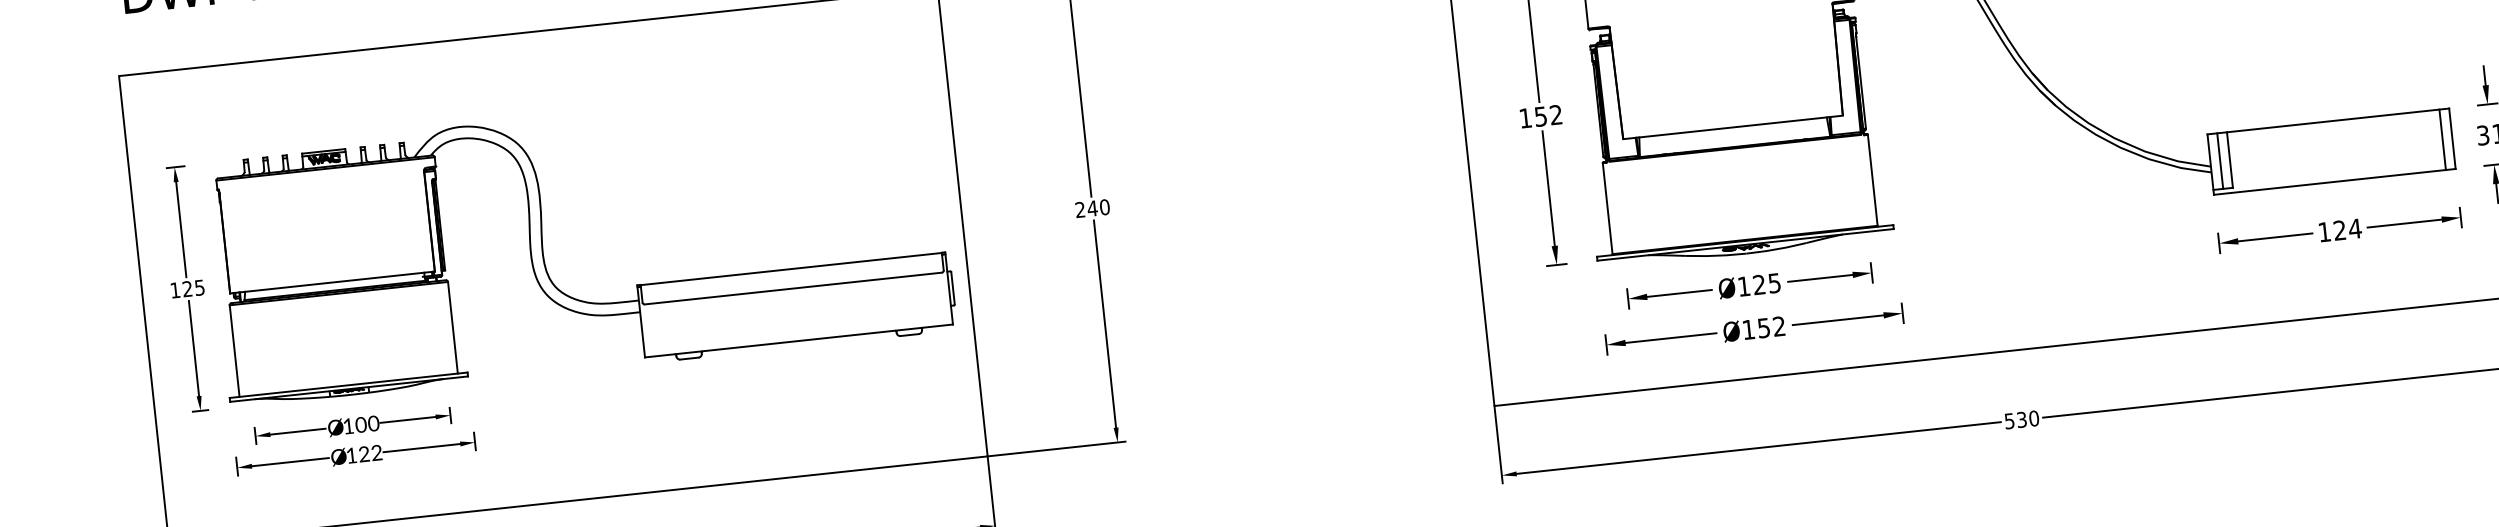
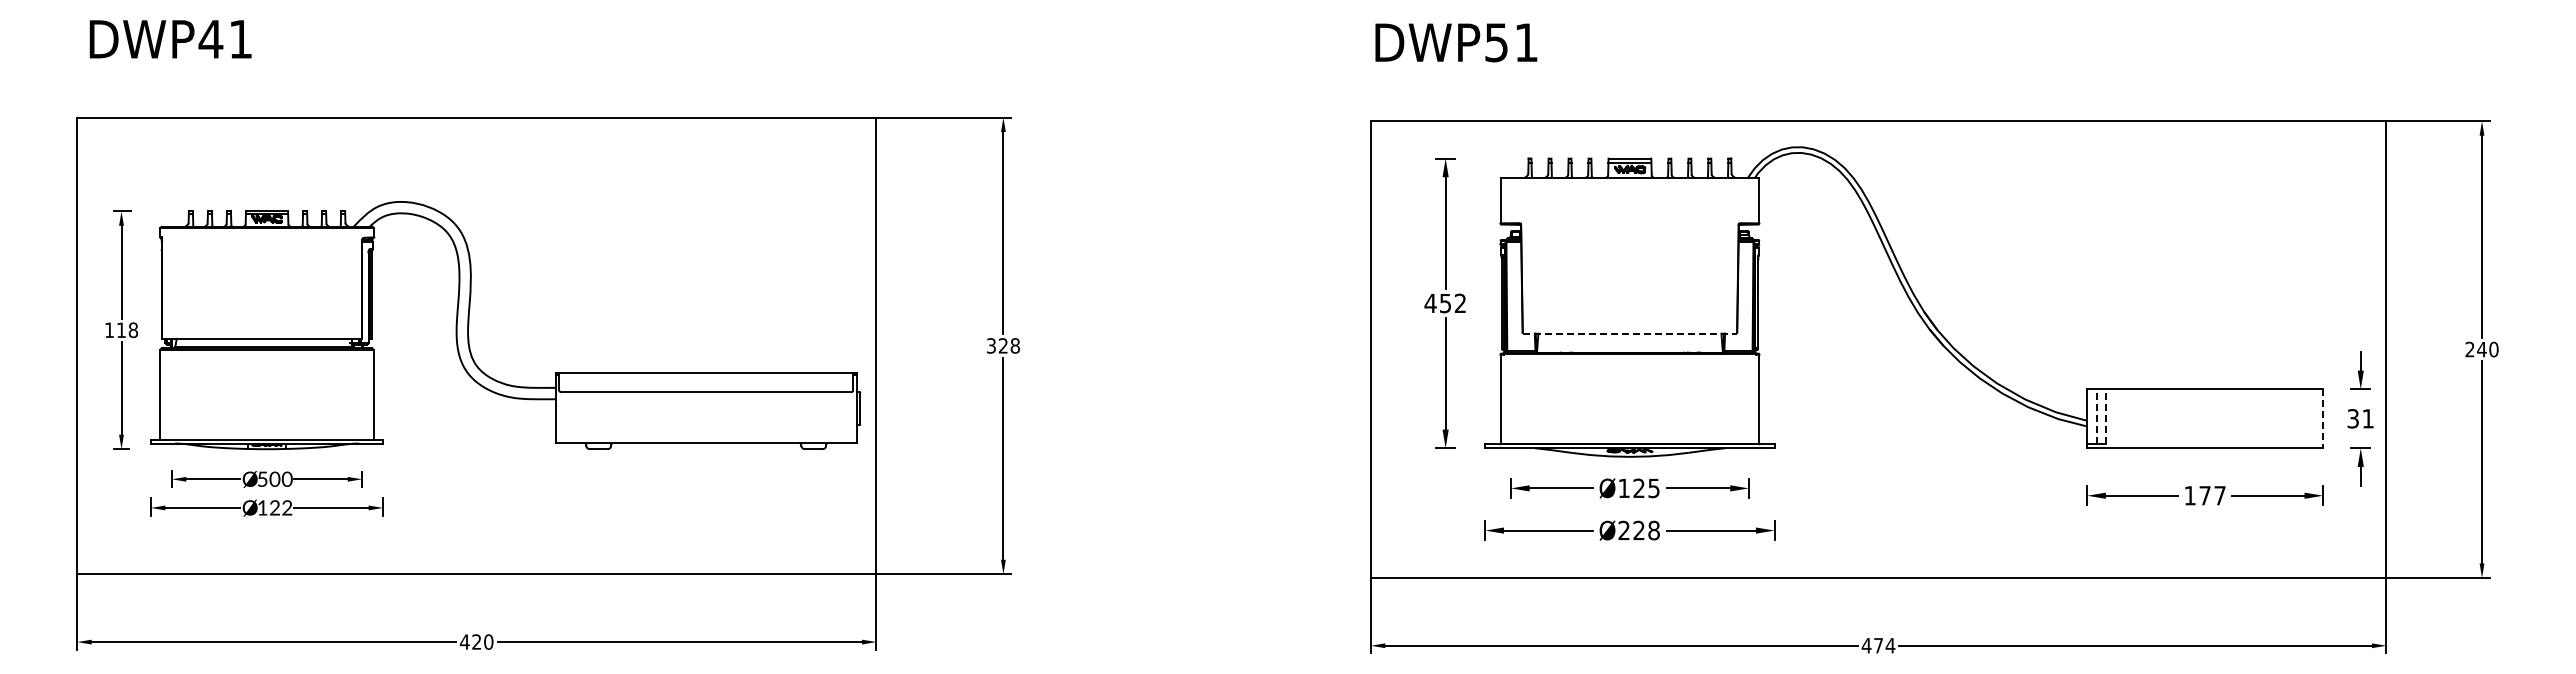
text: (1525, 118) -> (1430, 303), 152 -> 452
line: (1733, 127) -> (1630, 333), solid -> dashed
line: (2442, 139) -> (2313, 418), removed
line: (2452, 139) -> (2323, 419), solid -> dashed
line: (2230, 159) -> (2106, 415), solid -> dashed
line: (2219, 160) -> (2096, 415), solid -> dashed
text: (1092, 208) -> (1003, 345), 240 -> 328
text: (2347, 229) -> (2212, 495), 124 -> 177
text: (193, 288) -> (127, 330), 125 -> 118
text: (1763, 328) -> (1638, 530), Ø152 -> Ø228
text: (2021, 419) -> (1878, 645), 530 -> 474
text: (348, 425) -> (262, 478), 100 -> 500

